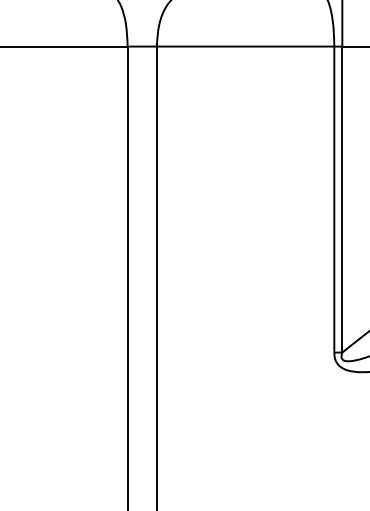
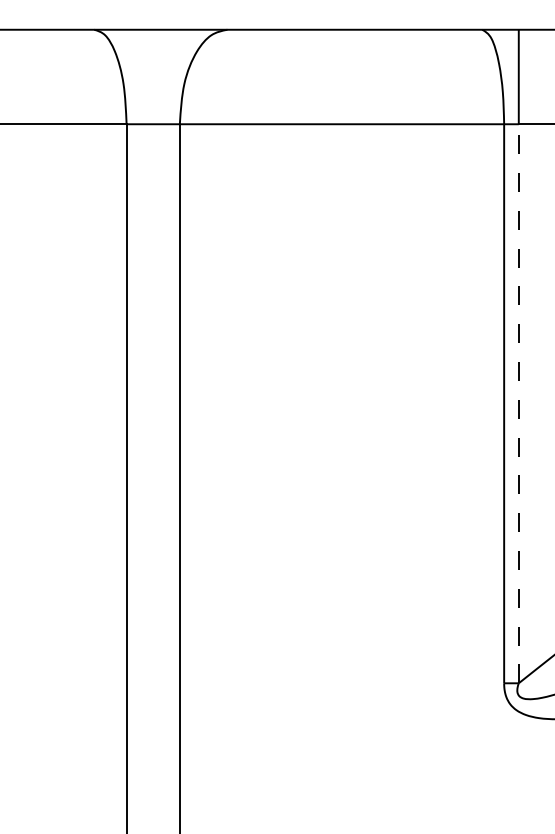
line: (342, 199) -> (519, 403), solid -> dashed

